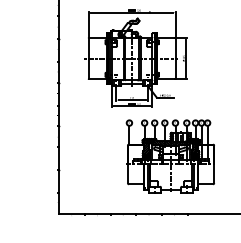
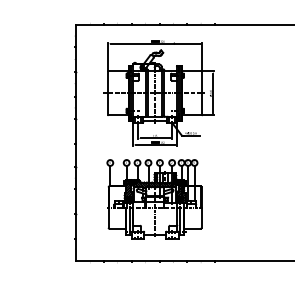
part: (170, 156) -> (154, 199), moved

